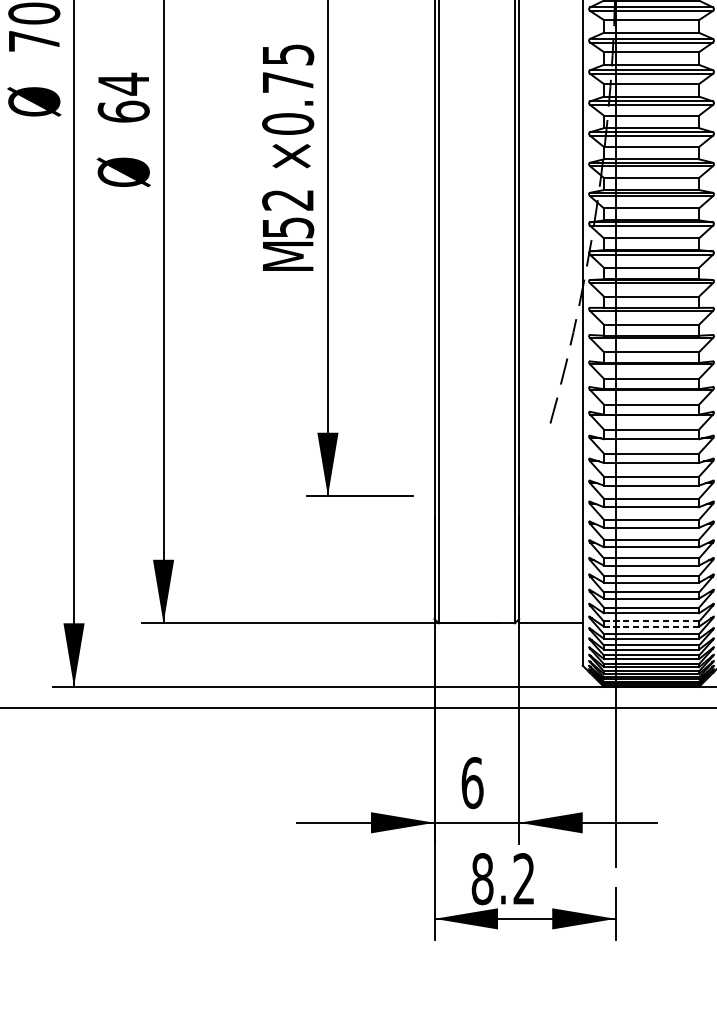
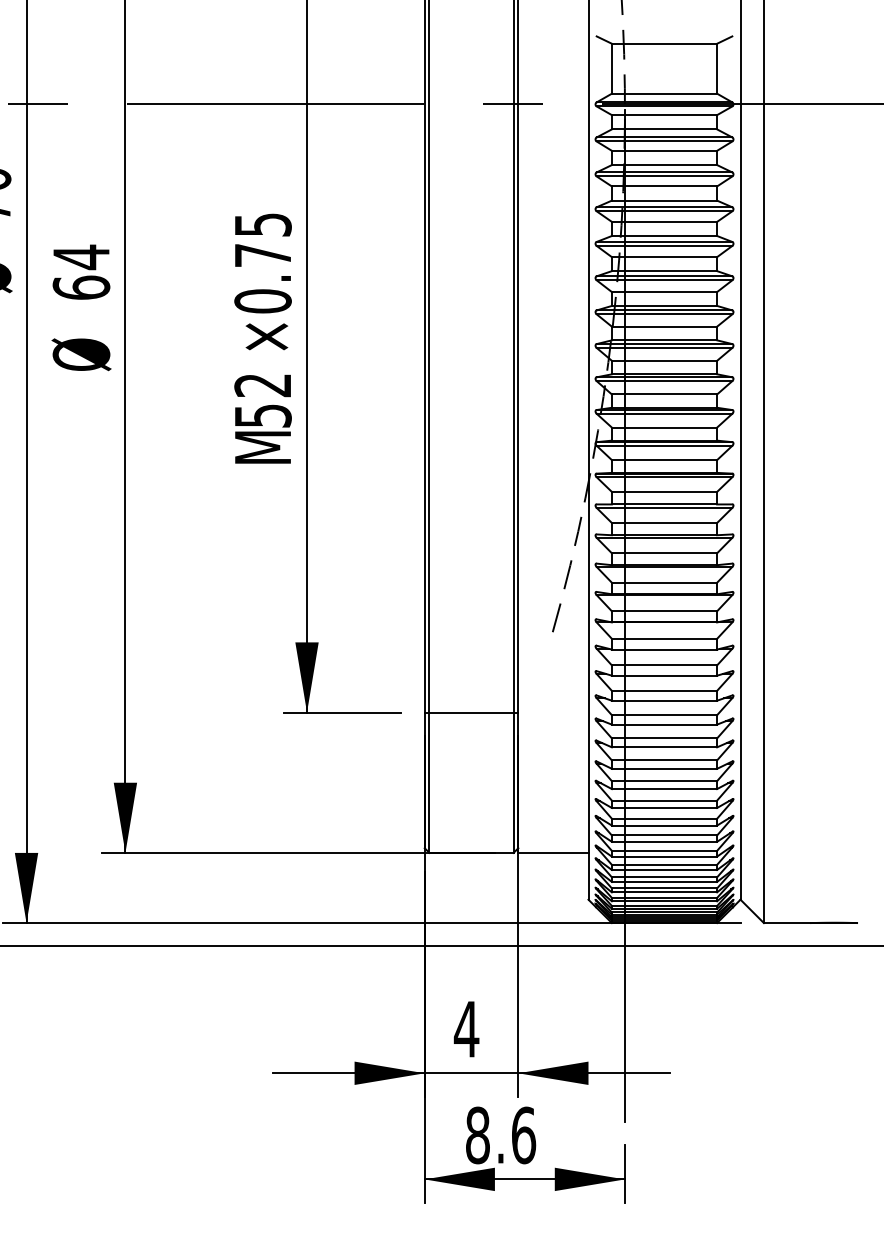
line: (476, 496) -> (471, 712), added
line: (651, 621) -> (664, 850), dashed -> solid
line: (651, 626) -> (664, 856), dashed -> solid
text: (472, 783) -> (466, 1029), 6 -> 4
text: (524, 879) -> (524, 1135), 8.2 -> 8.6

